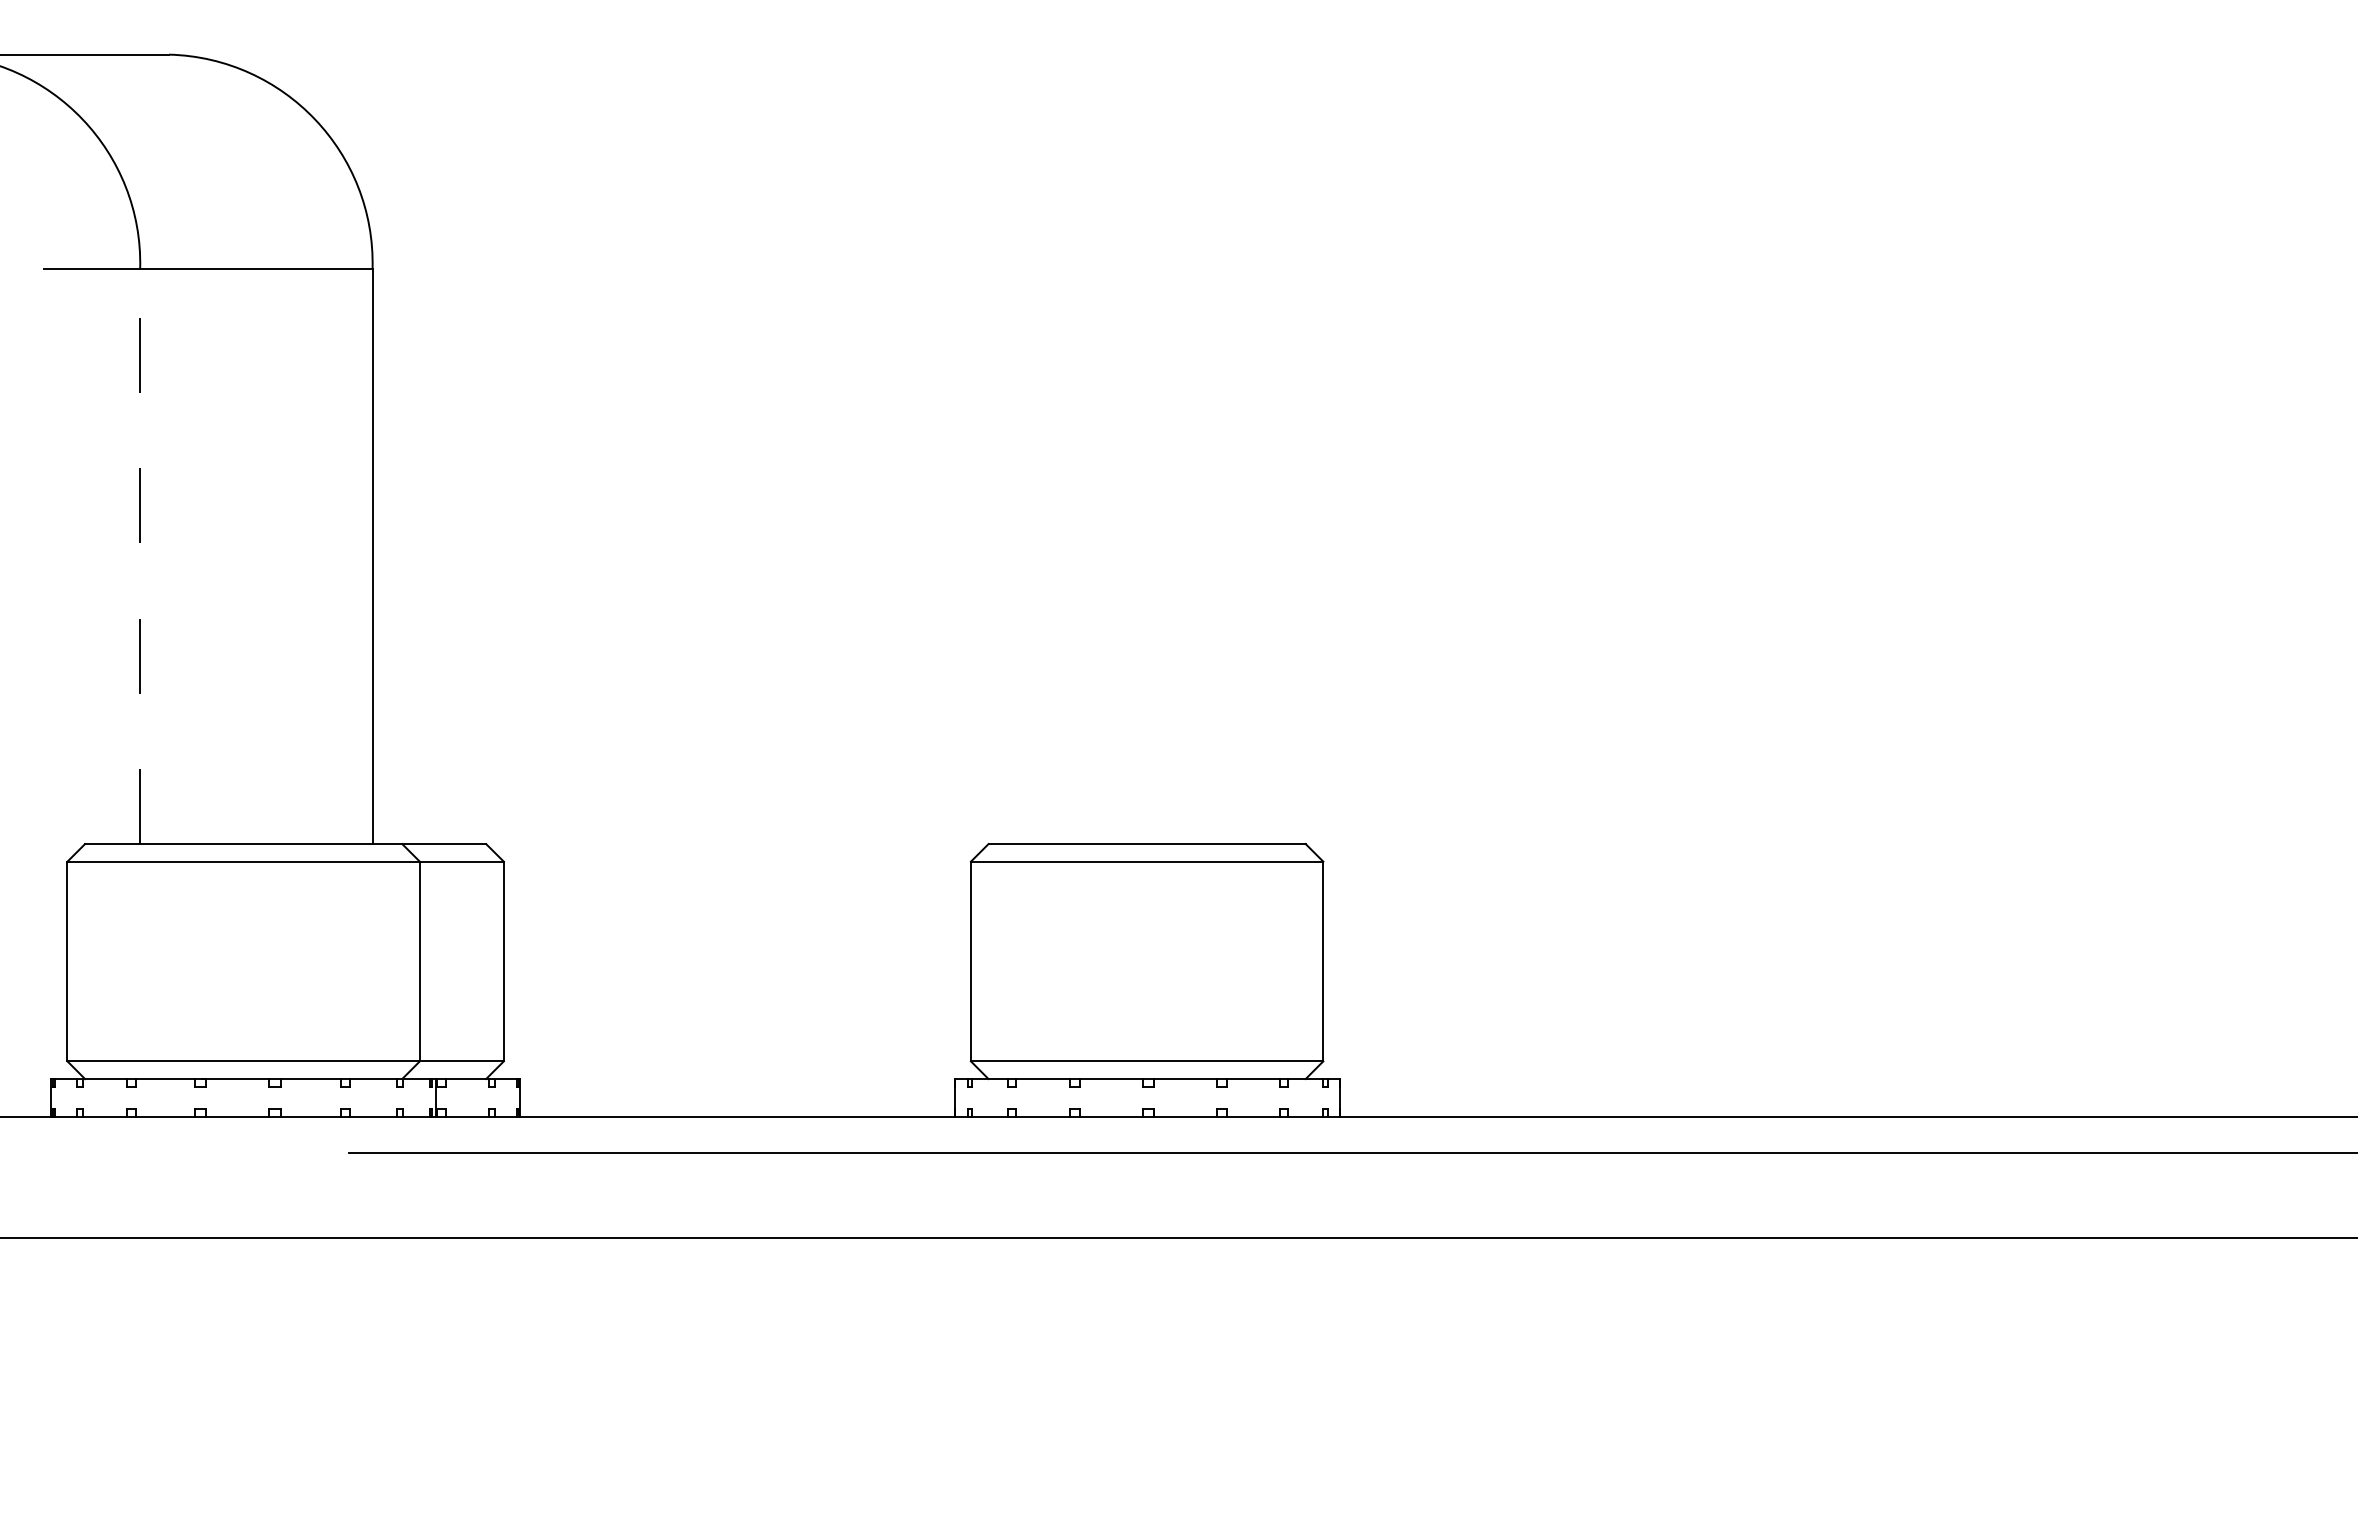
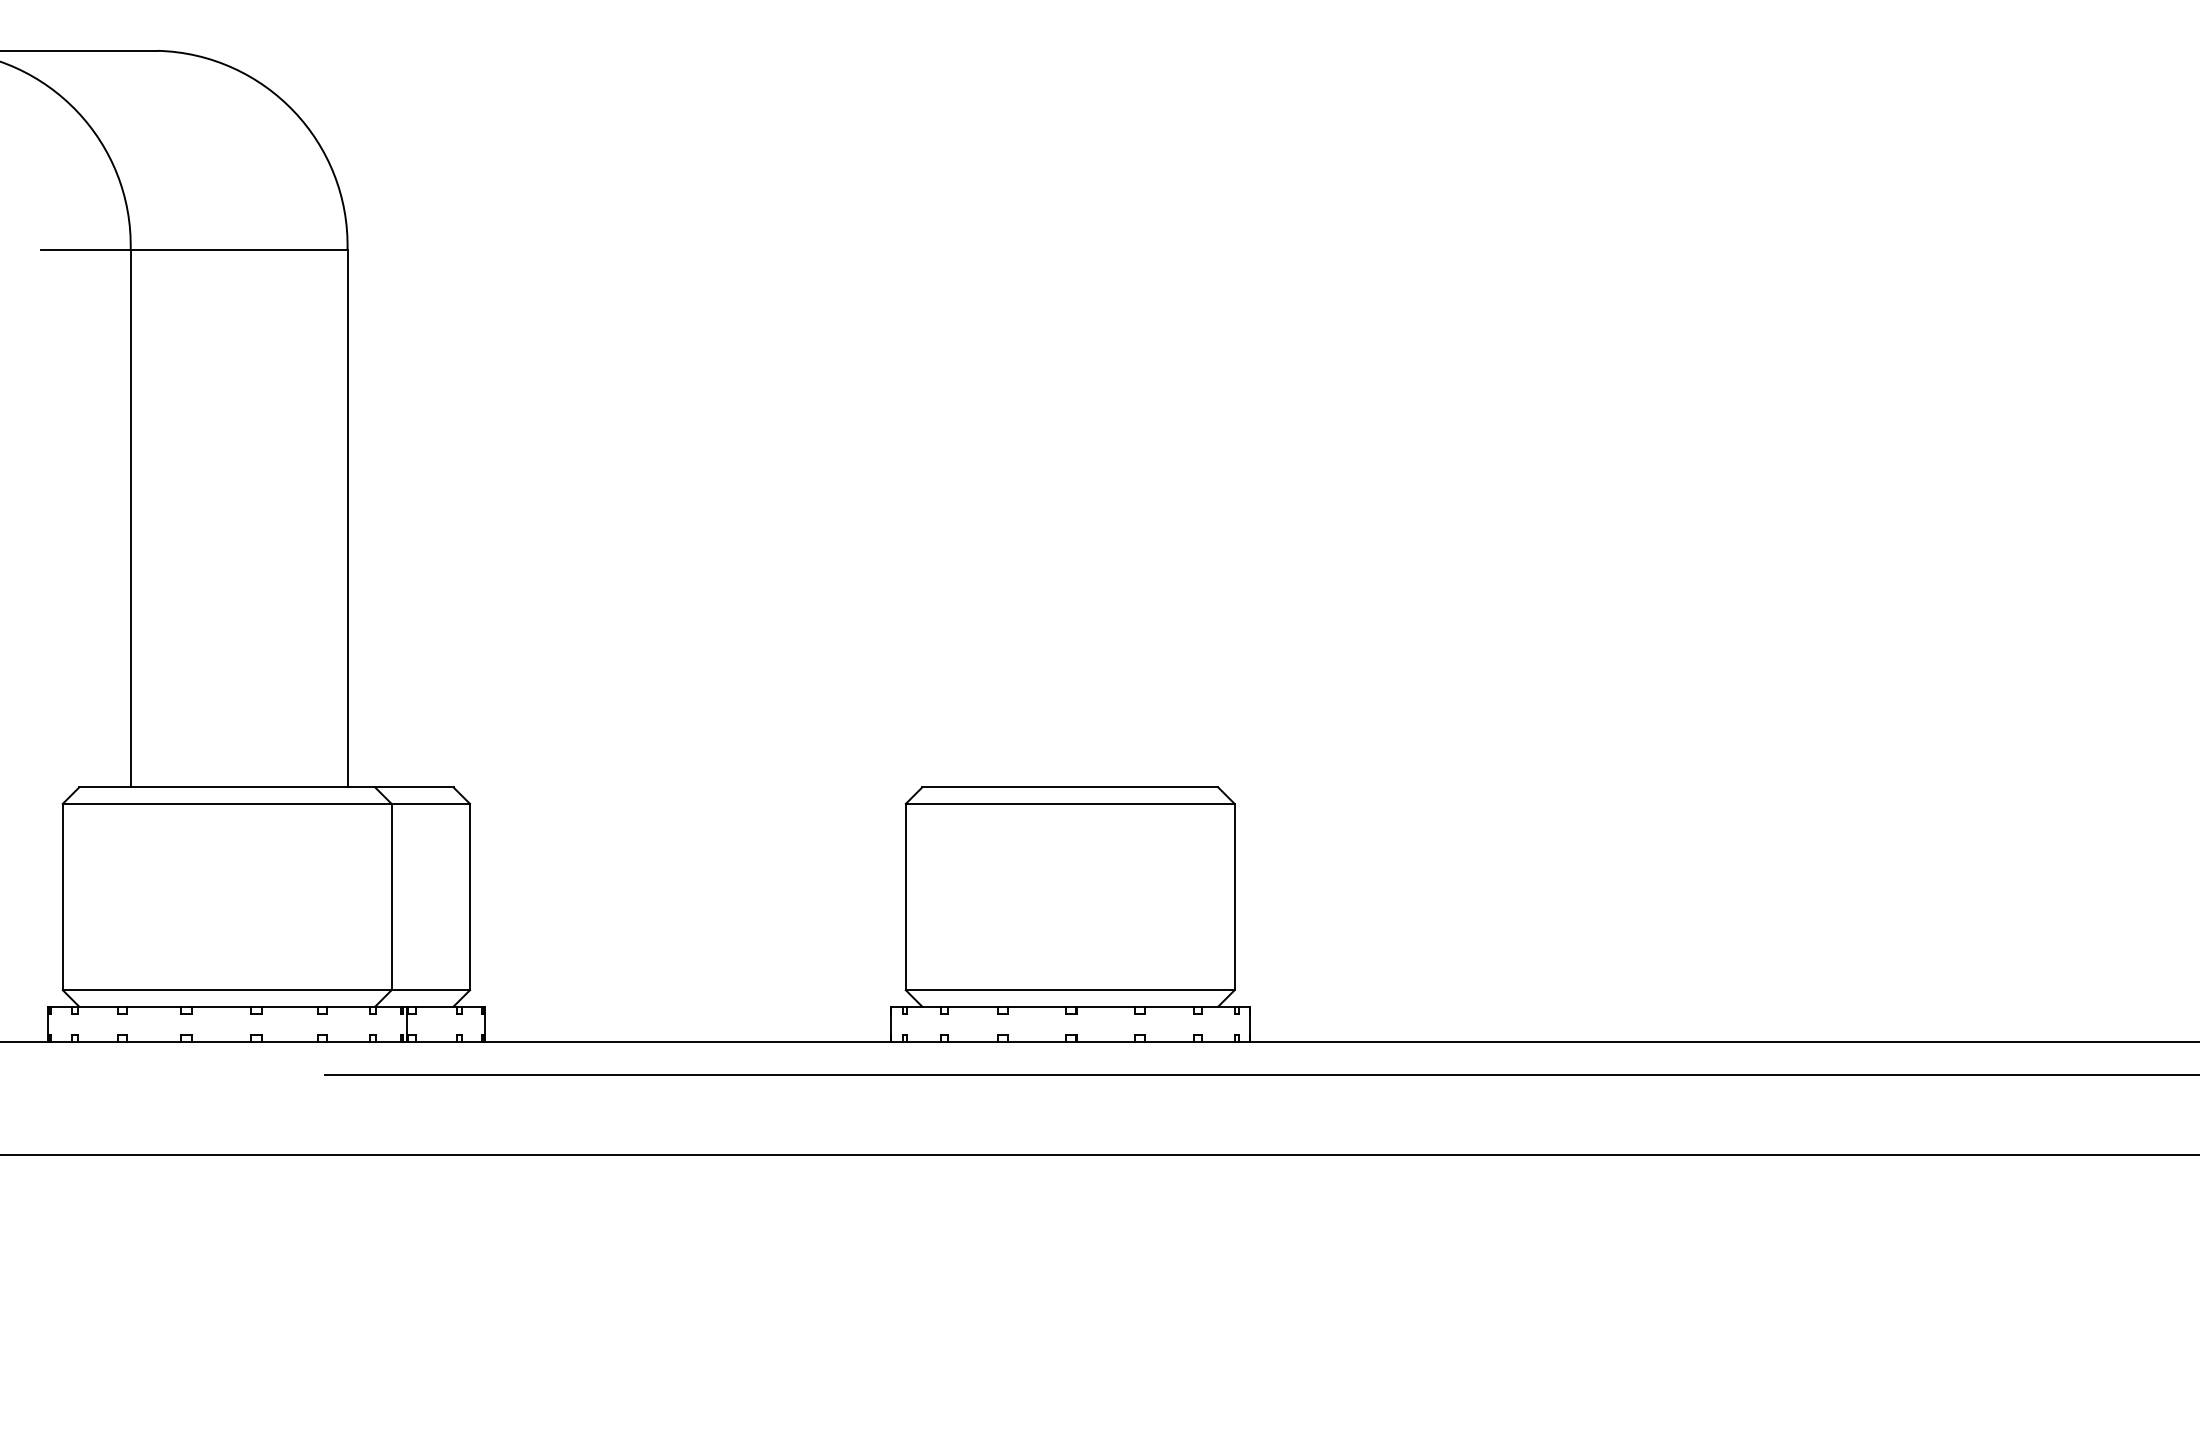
line: (140, 556) -> (130, 519), dashed -> solid

